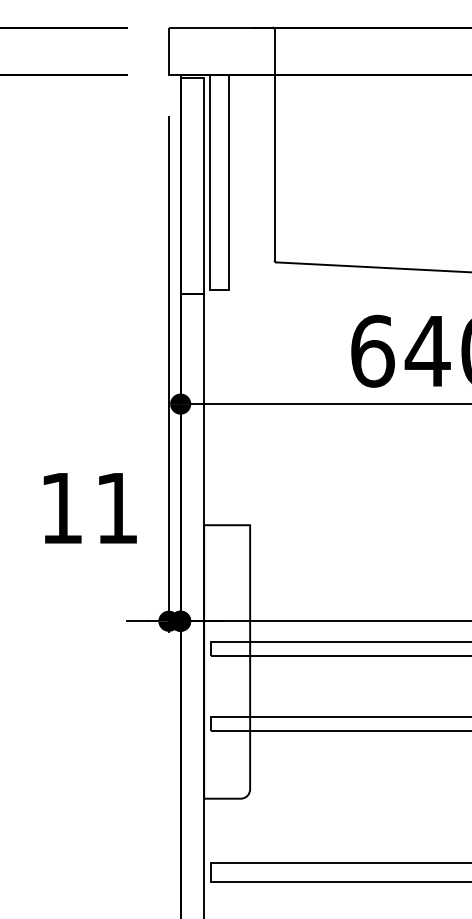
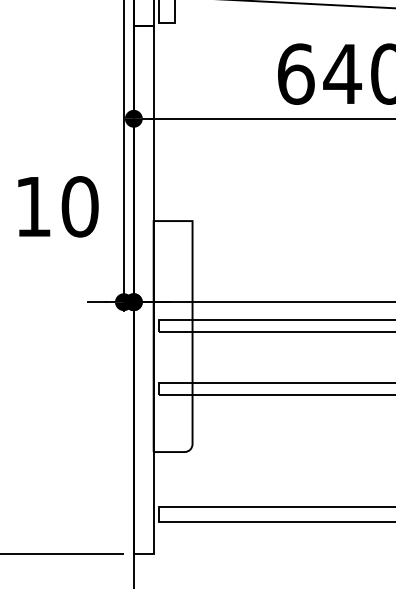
text: (117, 507) -> (80, 206), 11 -> 10

